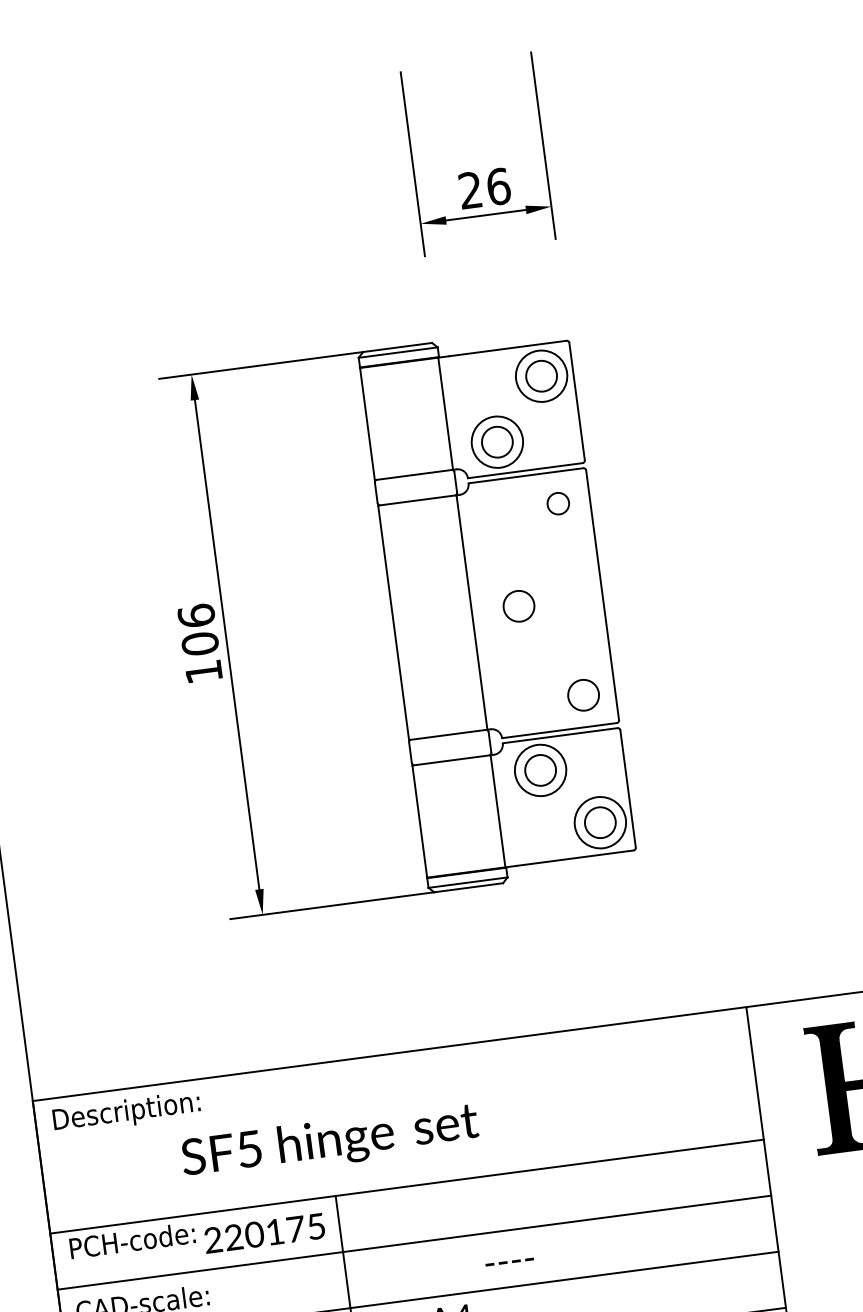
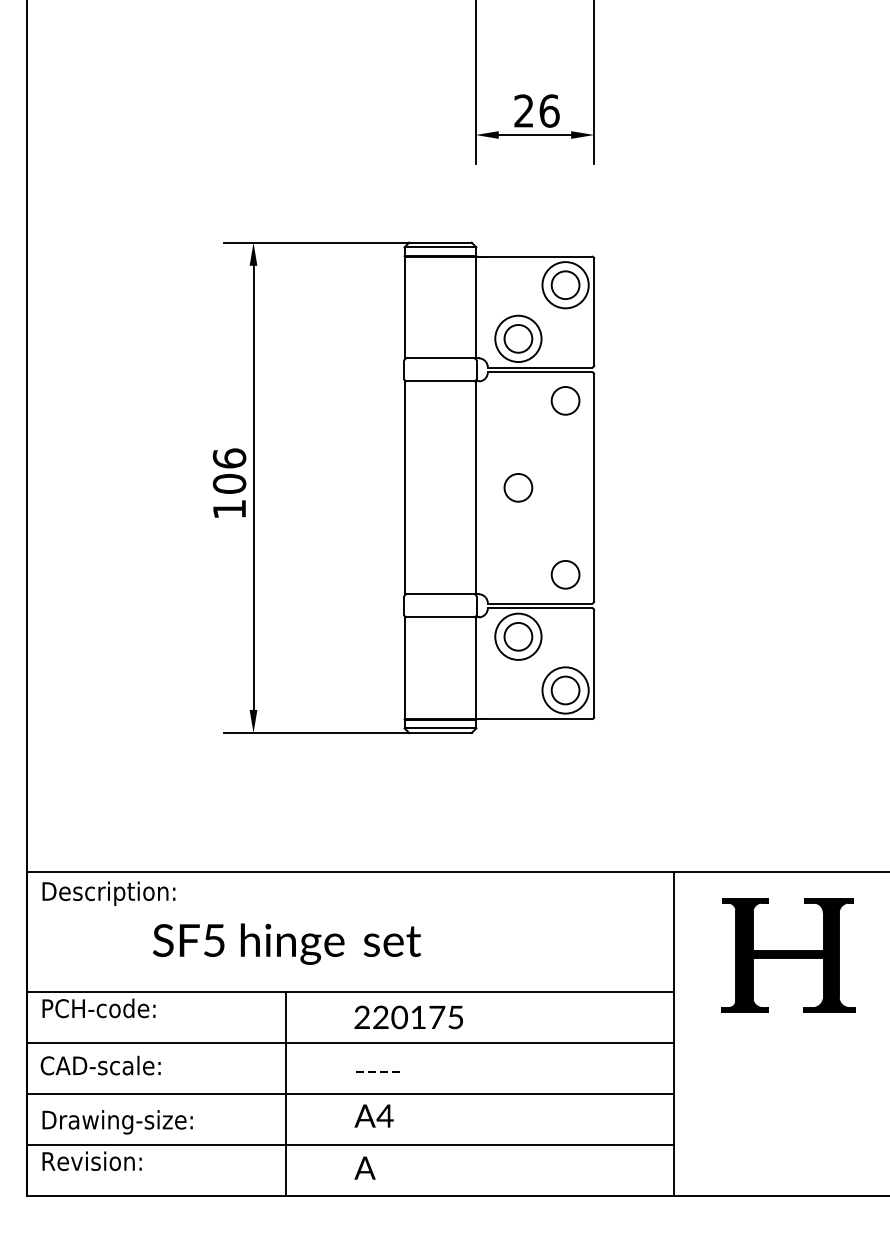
circle: (558, 503) -> (565, 400), size x1.43
text: (264, 1233) -> (408, 1017), moved
text: (508, 1261) -> (377, 1071), moved

